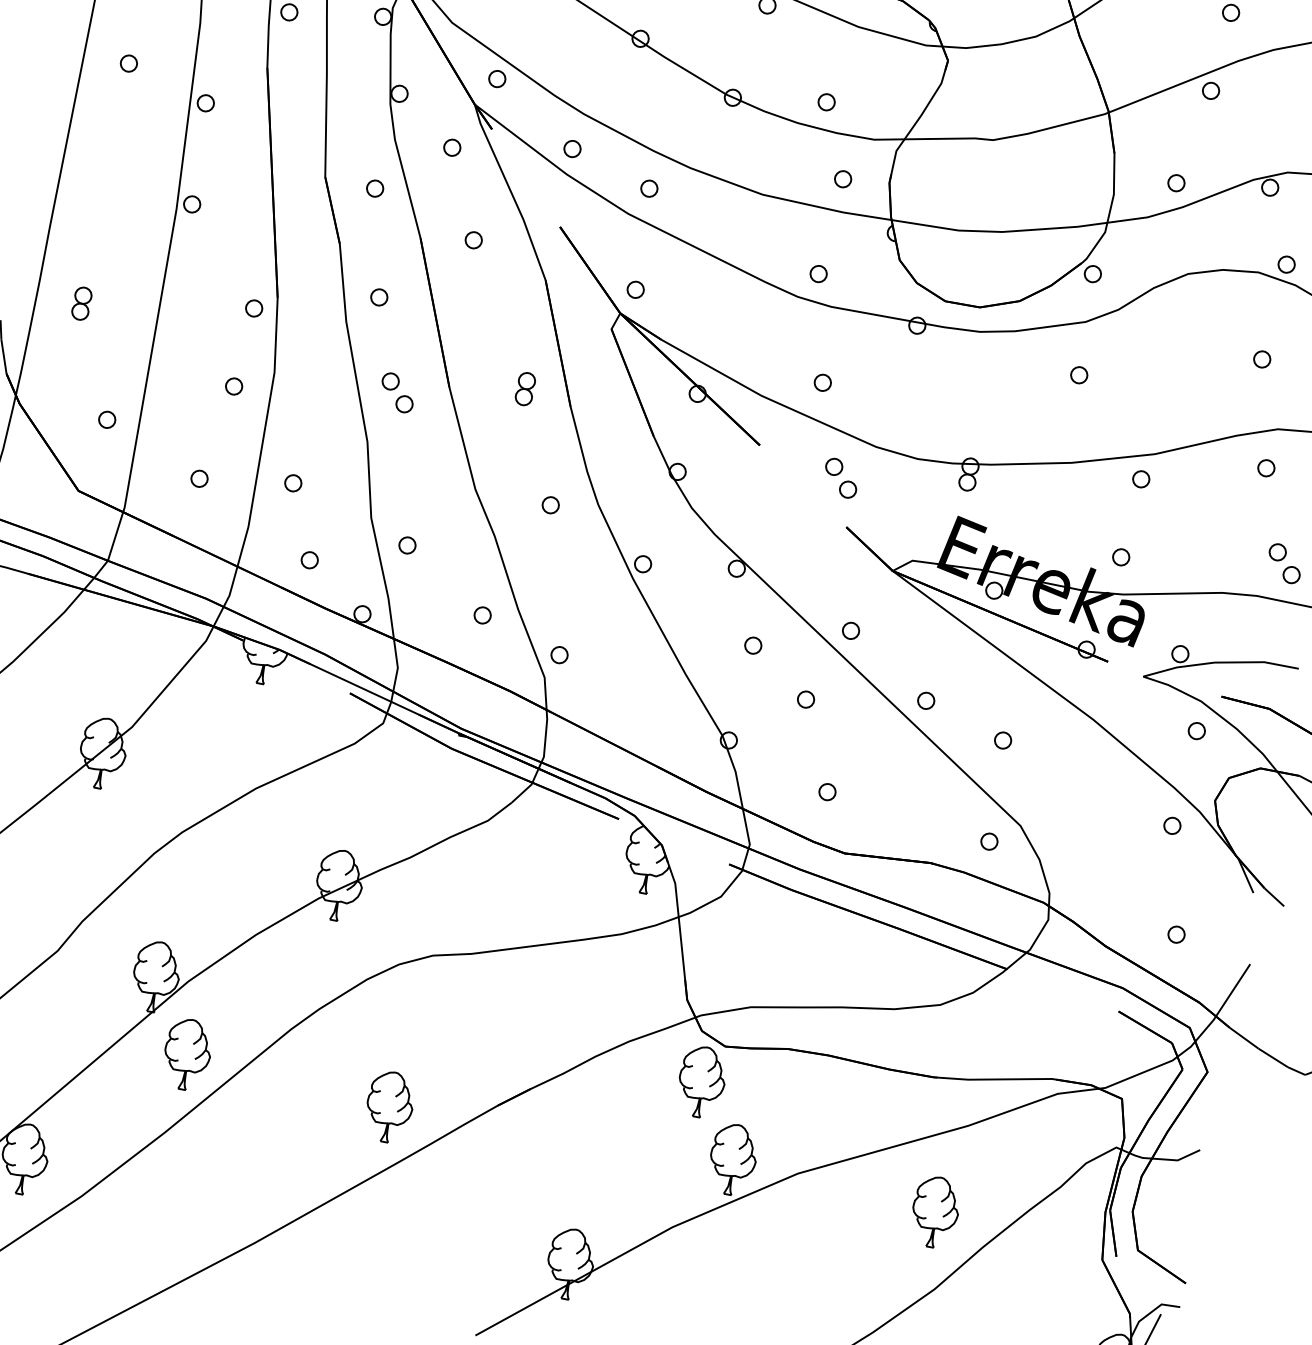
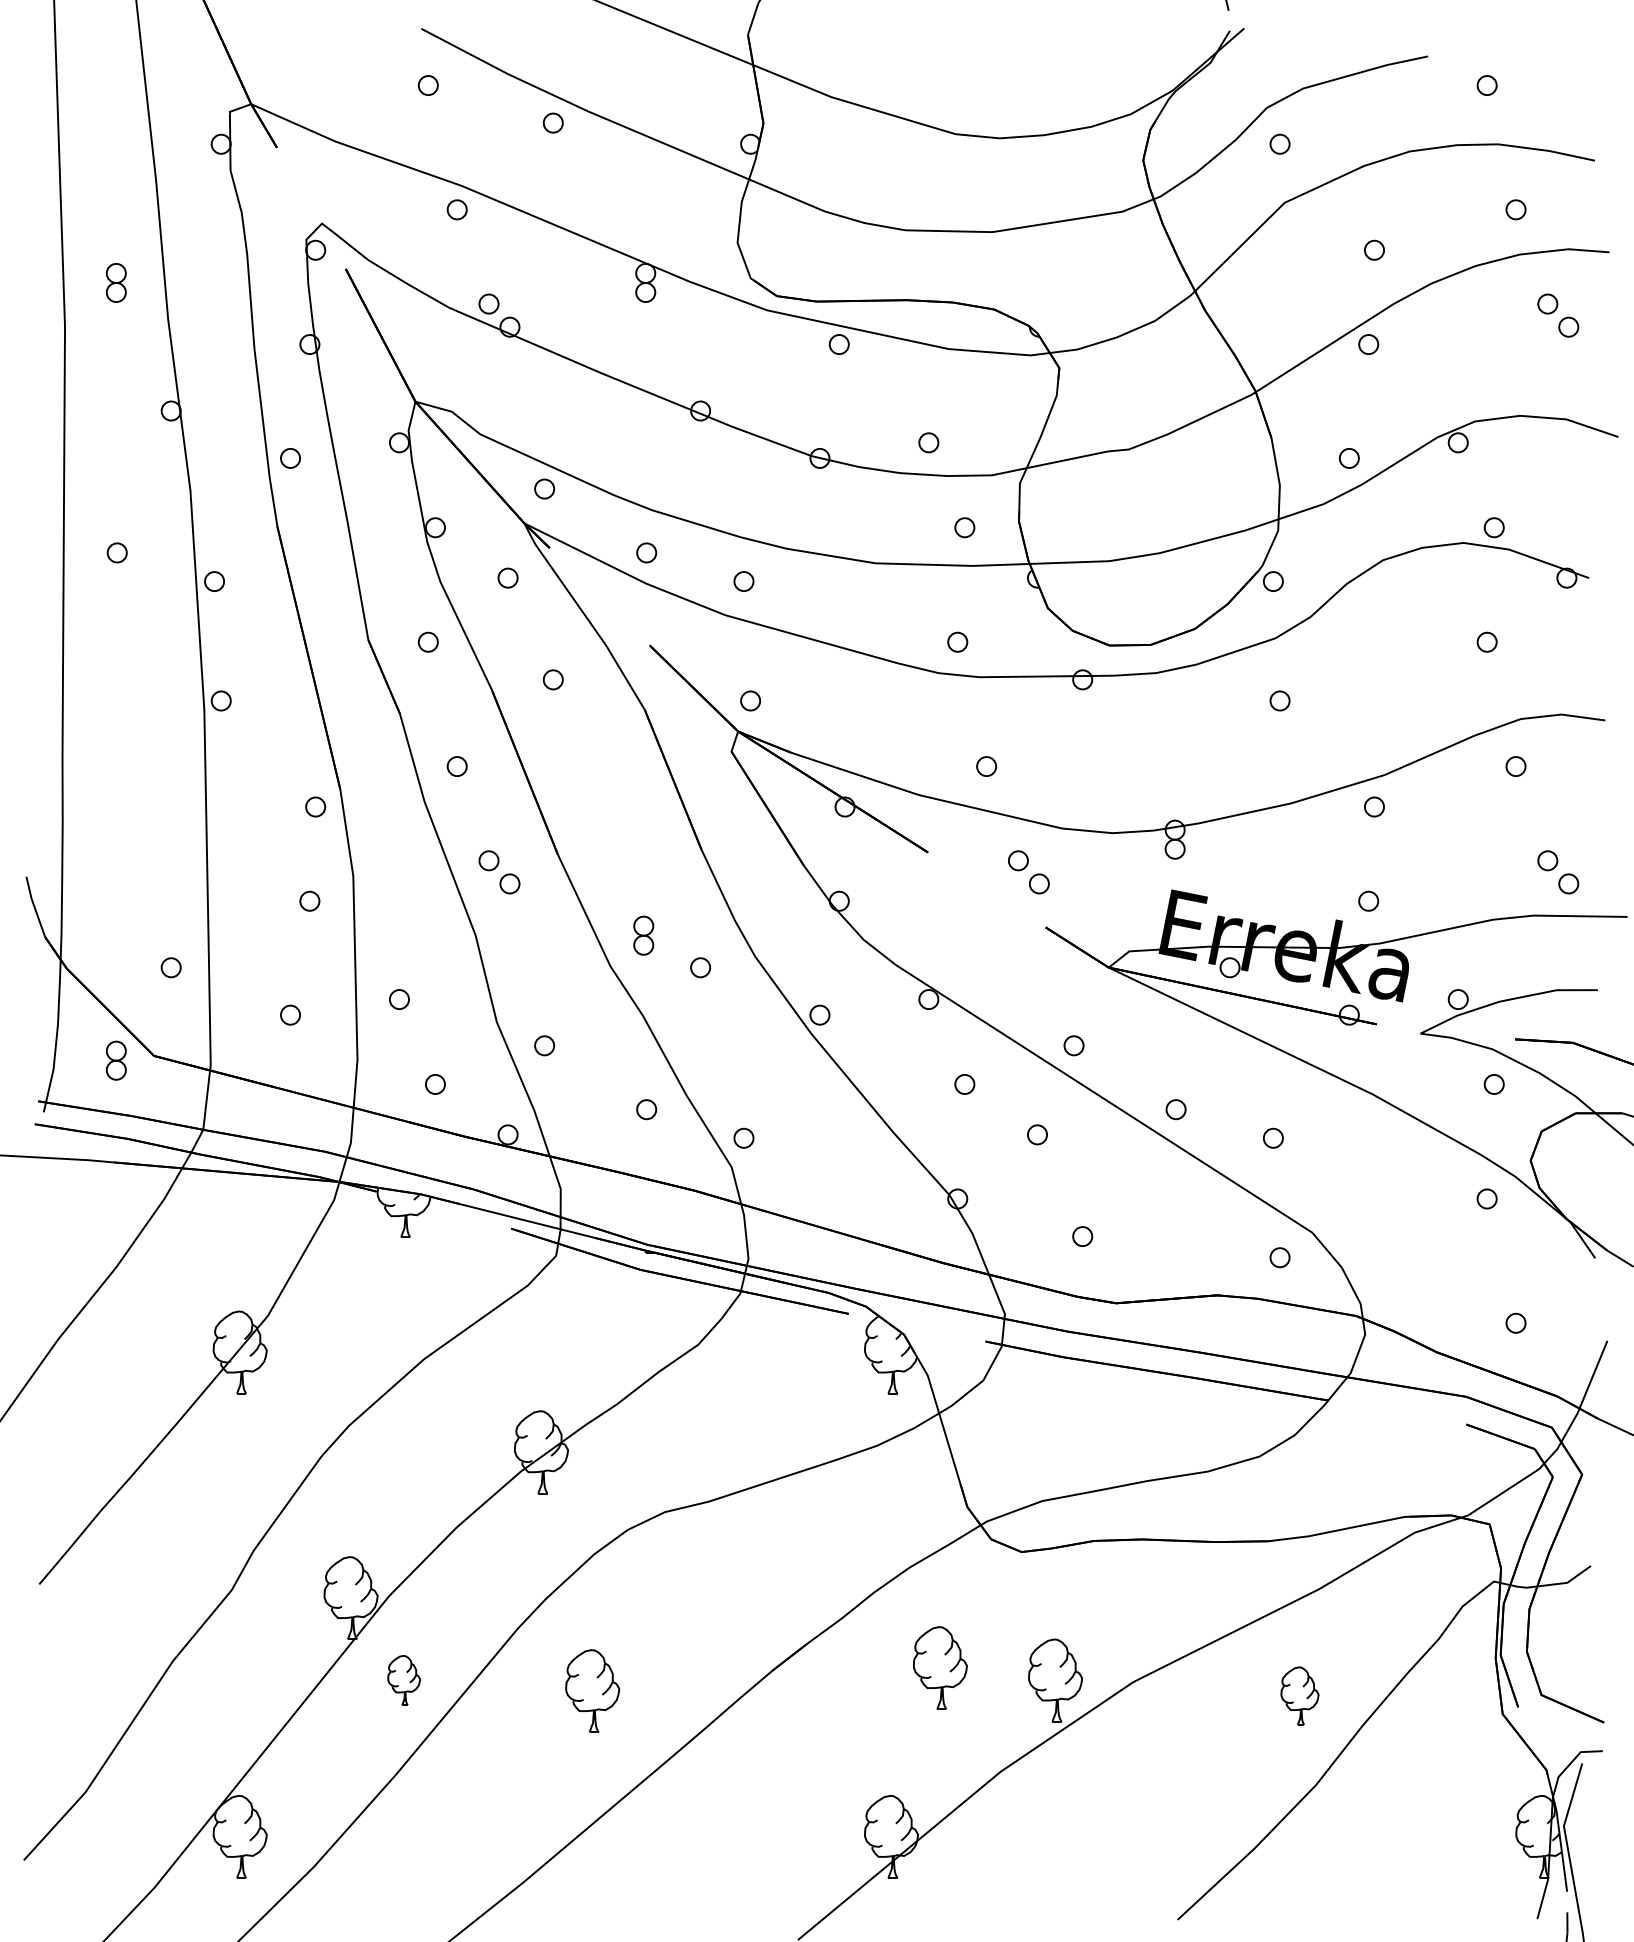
part: (81, 303) -> (115, 1060), moved
part: (525, 388) -> (643, 935), moved
part: (186, 1054) -> (403, 1680), size x0.6
part: (702, 1081) -> (940, 1667), moved
part: (389, 1106) -> (592, 1690), moved
part: (935, 1211) -> (1299, 1695), size x0.7

